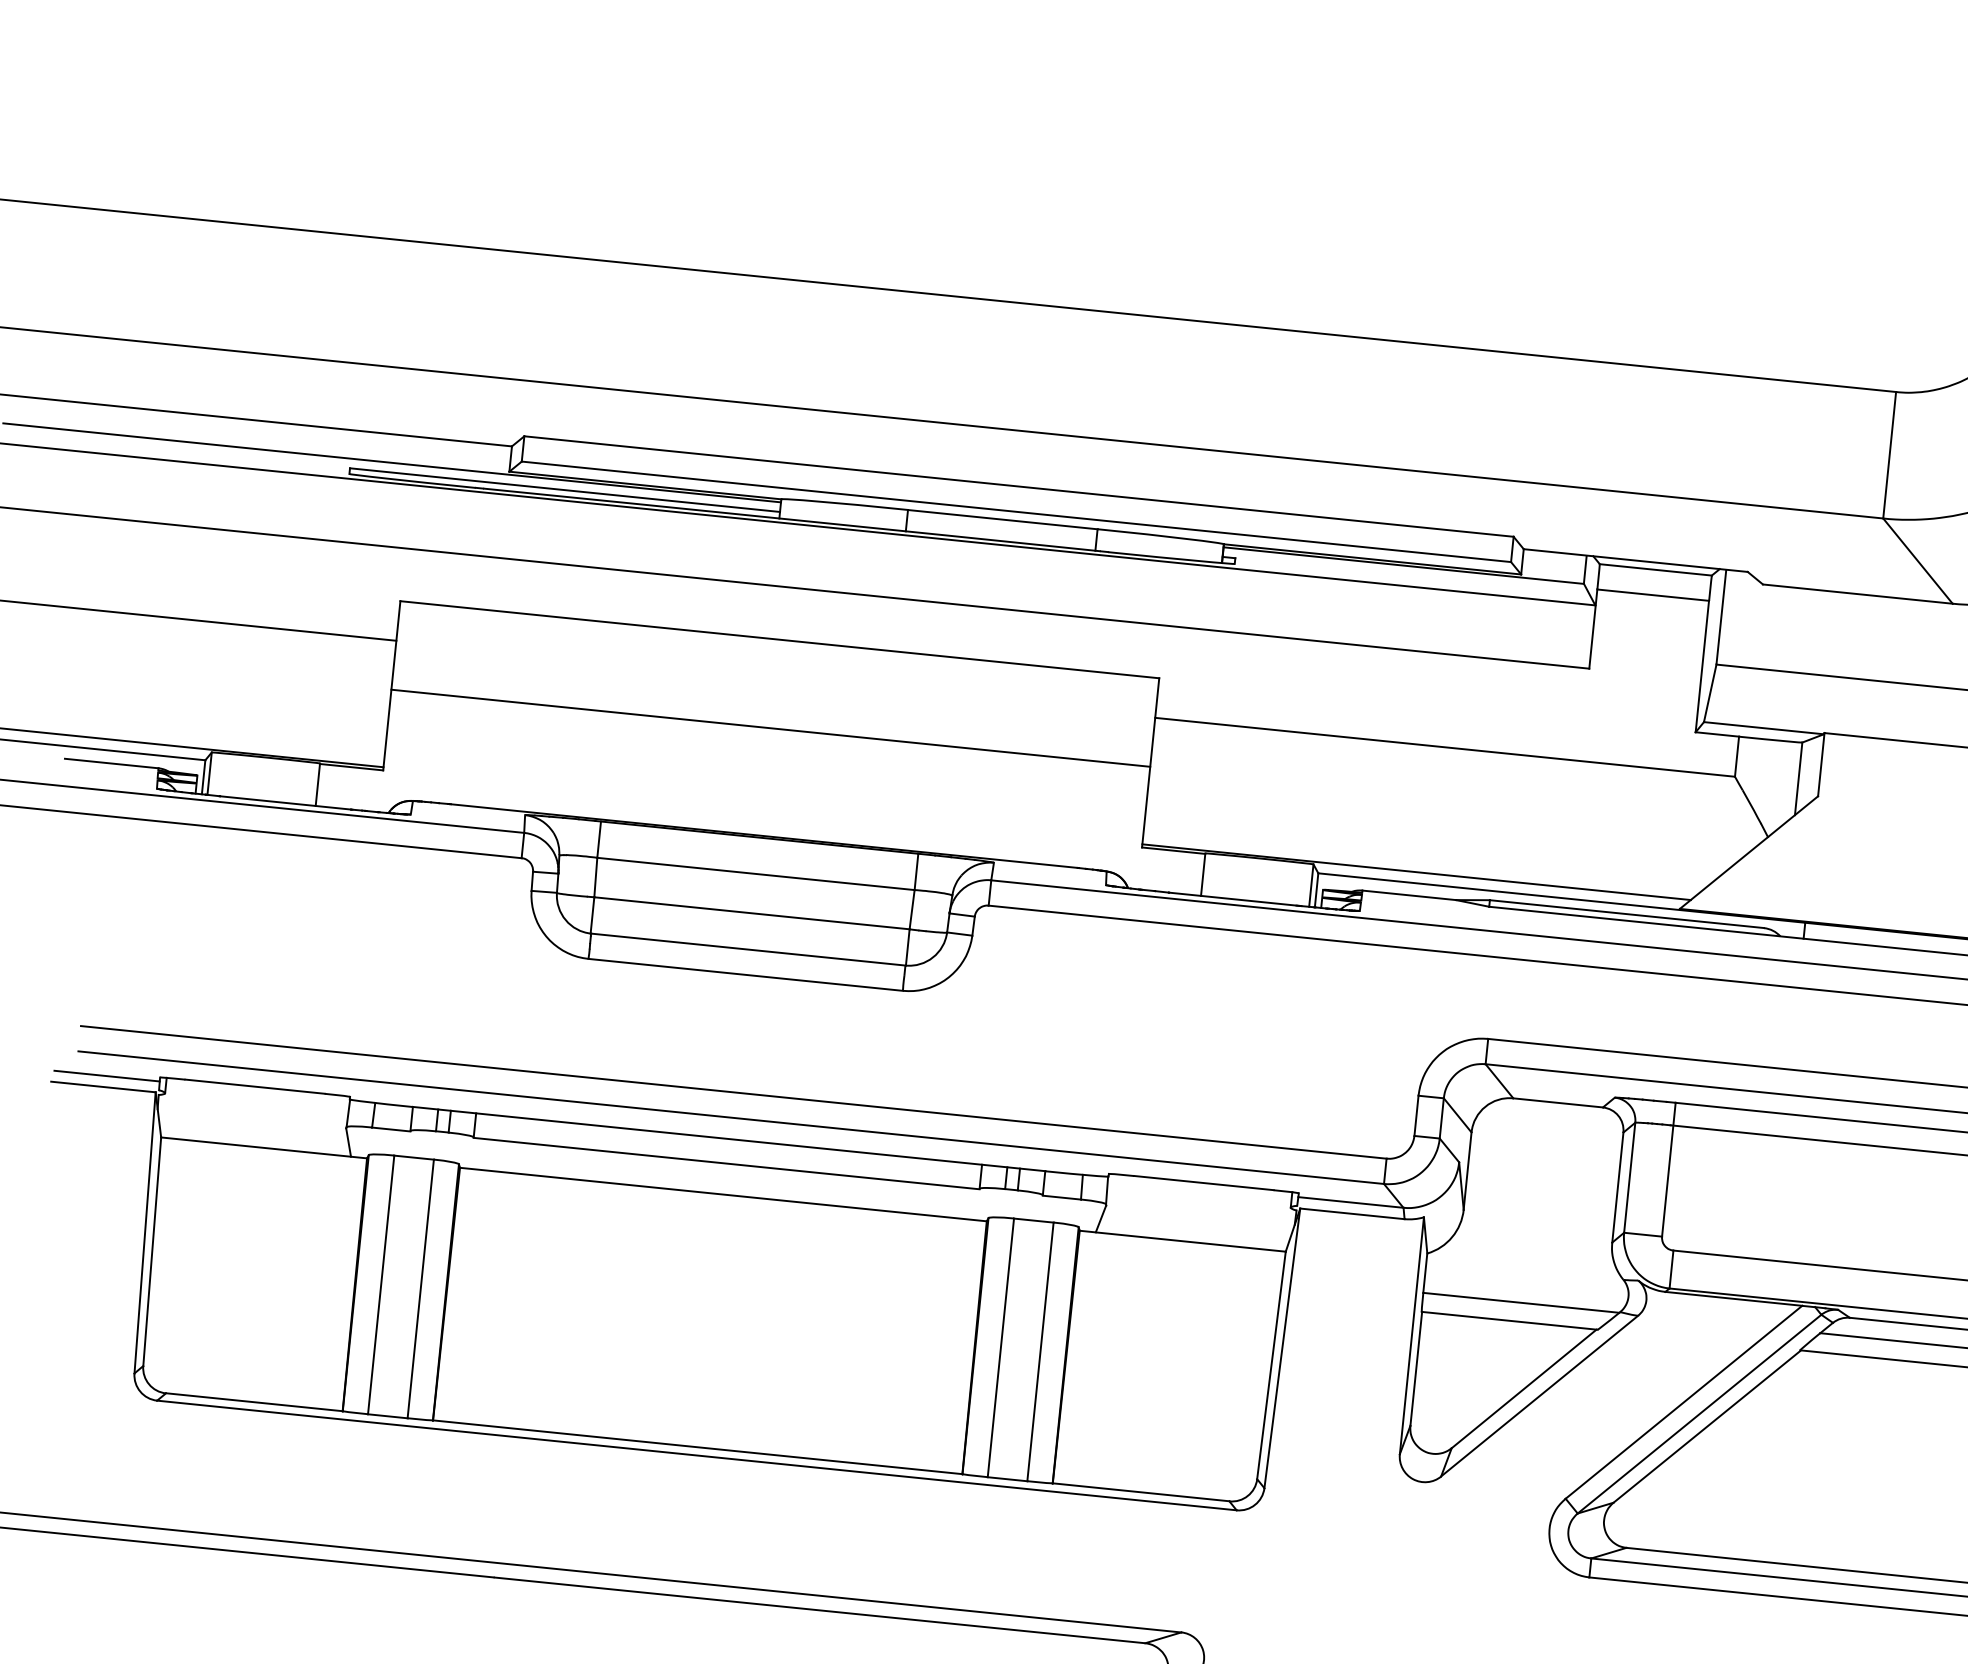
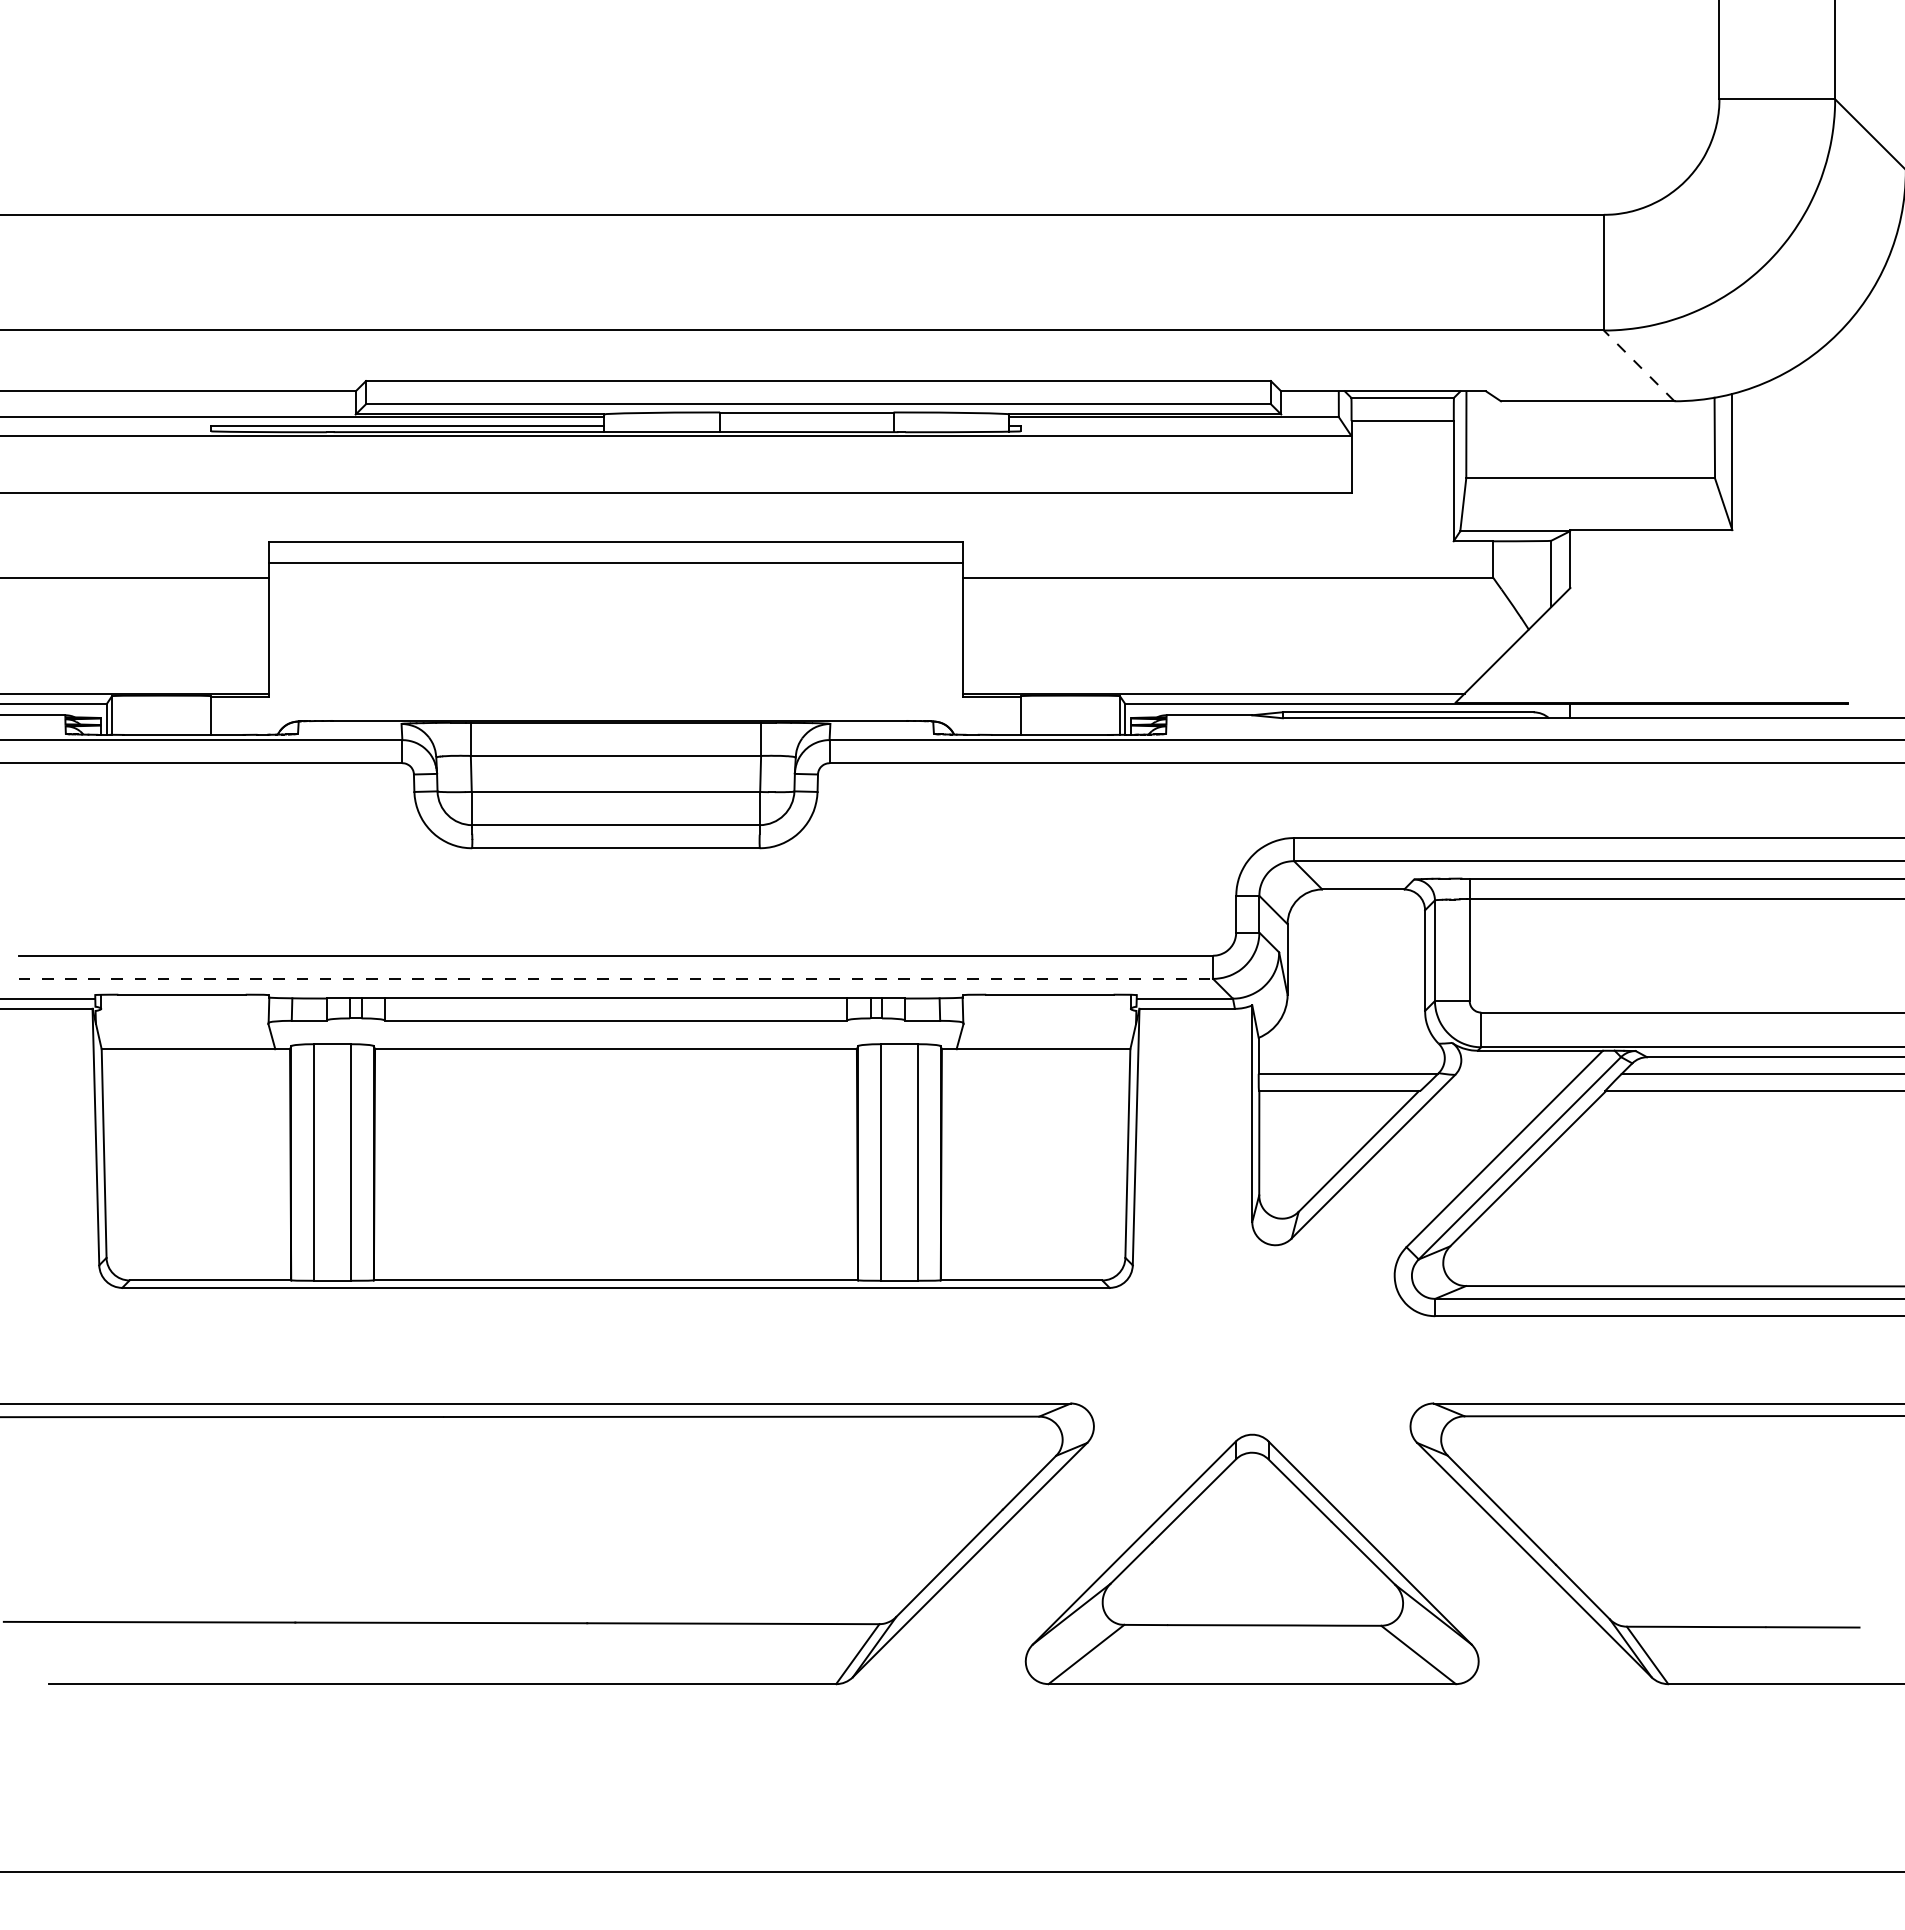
line: (1917, 560) -> (1638, 365), solid -> dashed
line: (770, 727) -> (615, 562), moved
line: (731, 1117) -> (616, 978), solid -> dashed

